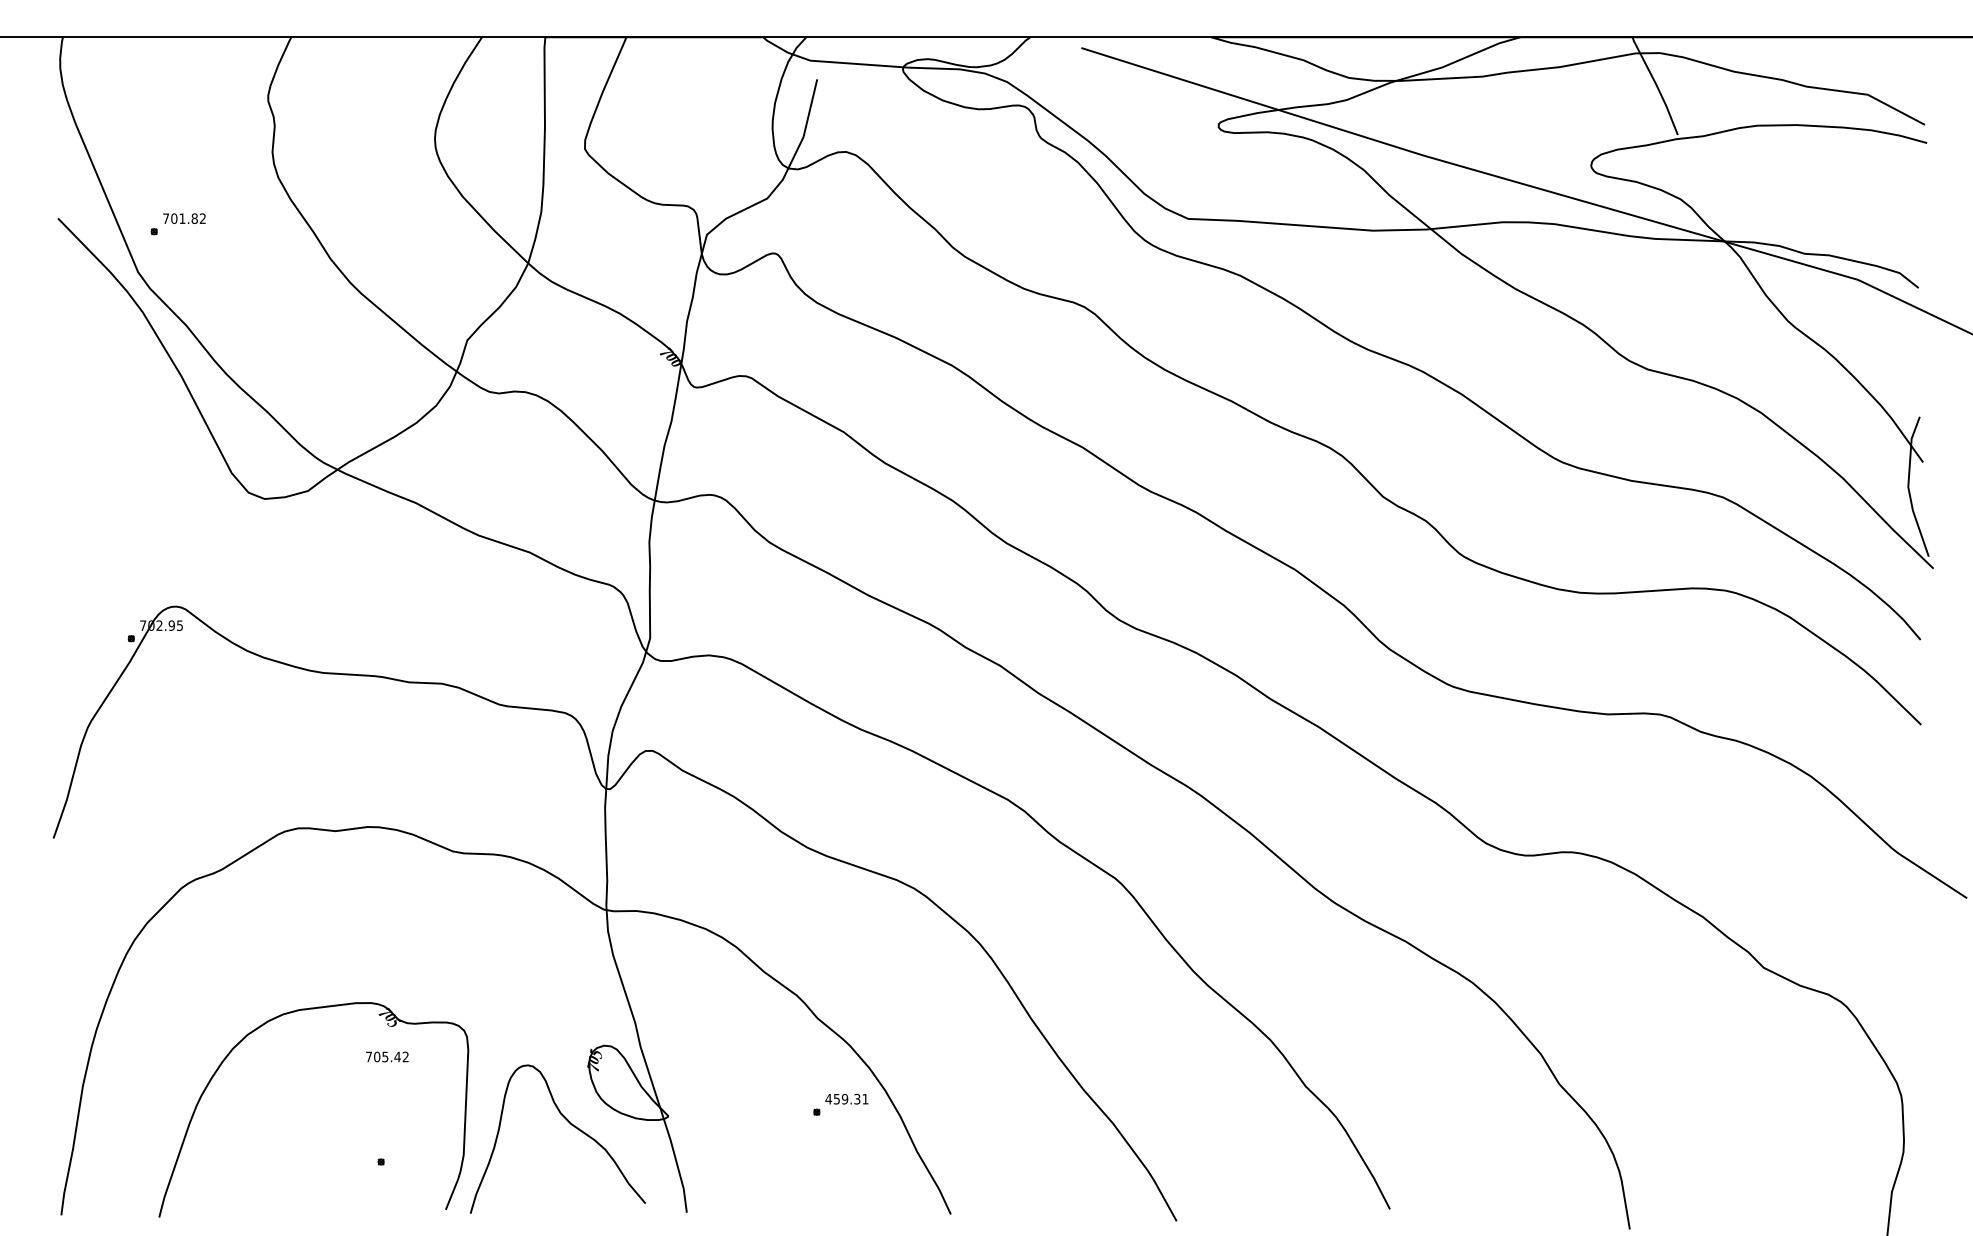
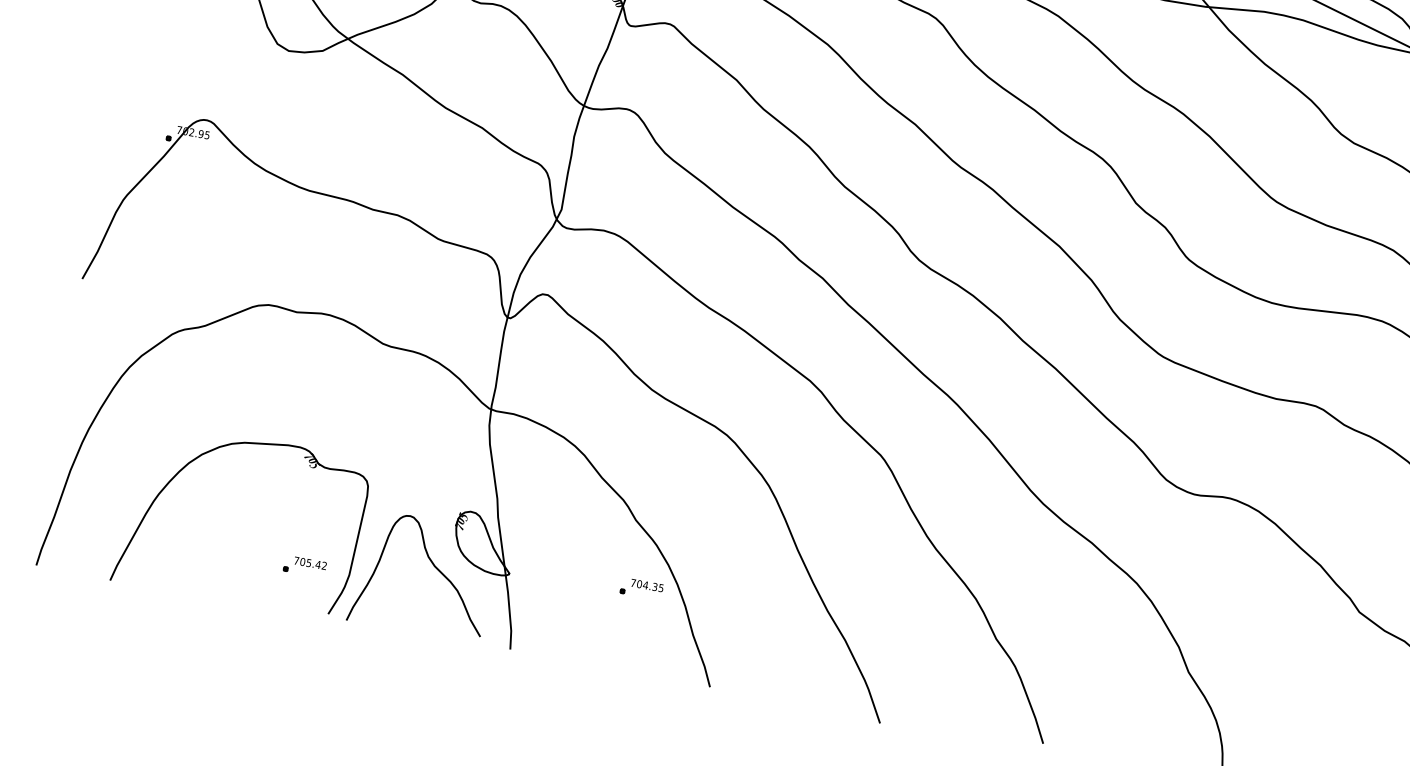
text: (387, 1056) -> (310, 563), moved
text: (846, 1098) -> (646, 585), 459.31 -> 704.35

